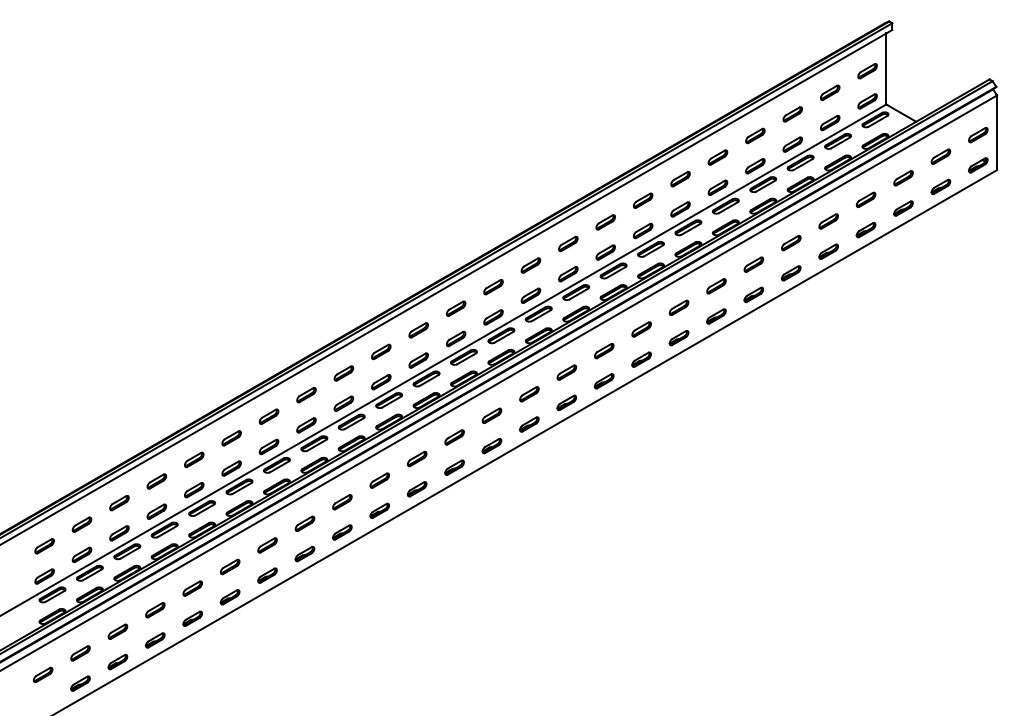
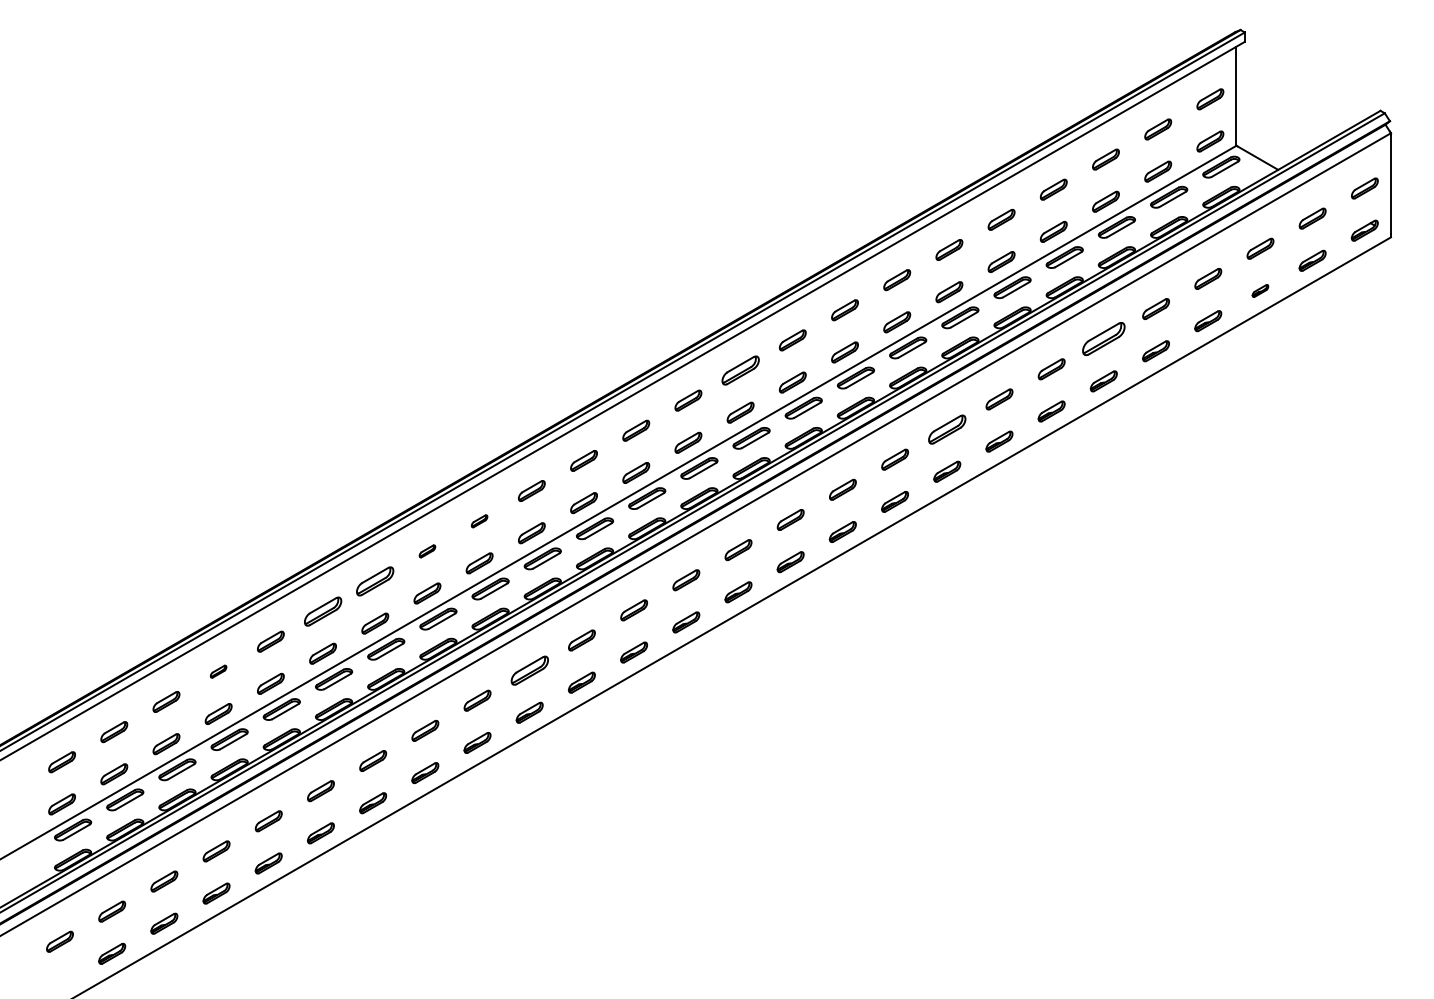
part: (903, 208) -> (1260, 290), size x0.6
part: (791, 243) -> (1103, 339), size x1.6
part: (530, 265) -> (740, 370), size x1.4
part: (679, 307) -> (947, 429), size x1.4
part: (343, 373) -> (479, 521), size x0.6
part: (306, 395) -> (427, 551), size x0.6
part: (269, 416) -> (375, 581), size x1.4
part: (231, 438) -> (322, 611), size x1.4
part: (379, 480) -> (529, 670), size x1.4
part: (156, 481) -> (218, 671), size x0.6

